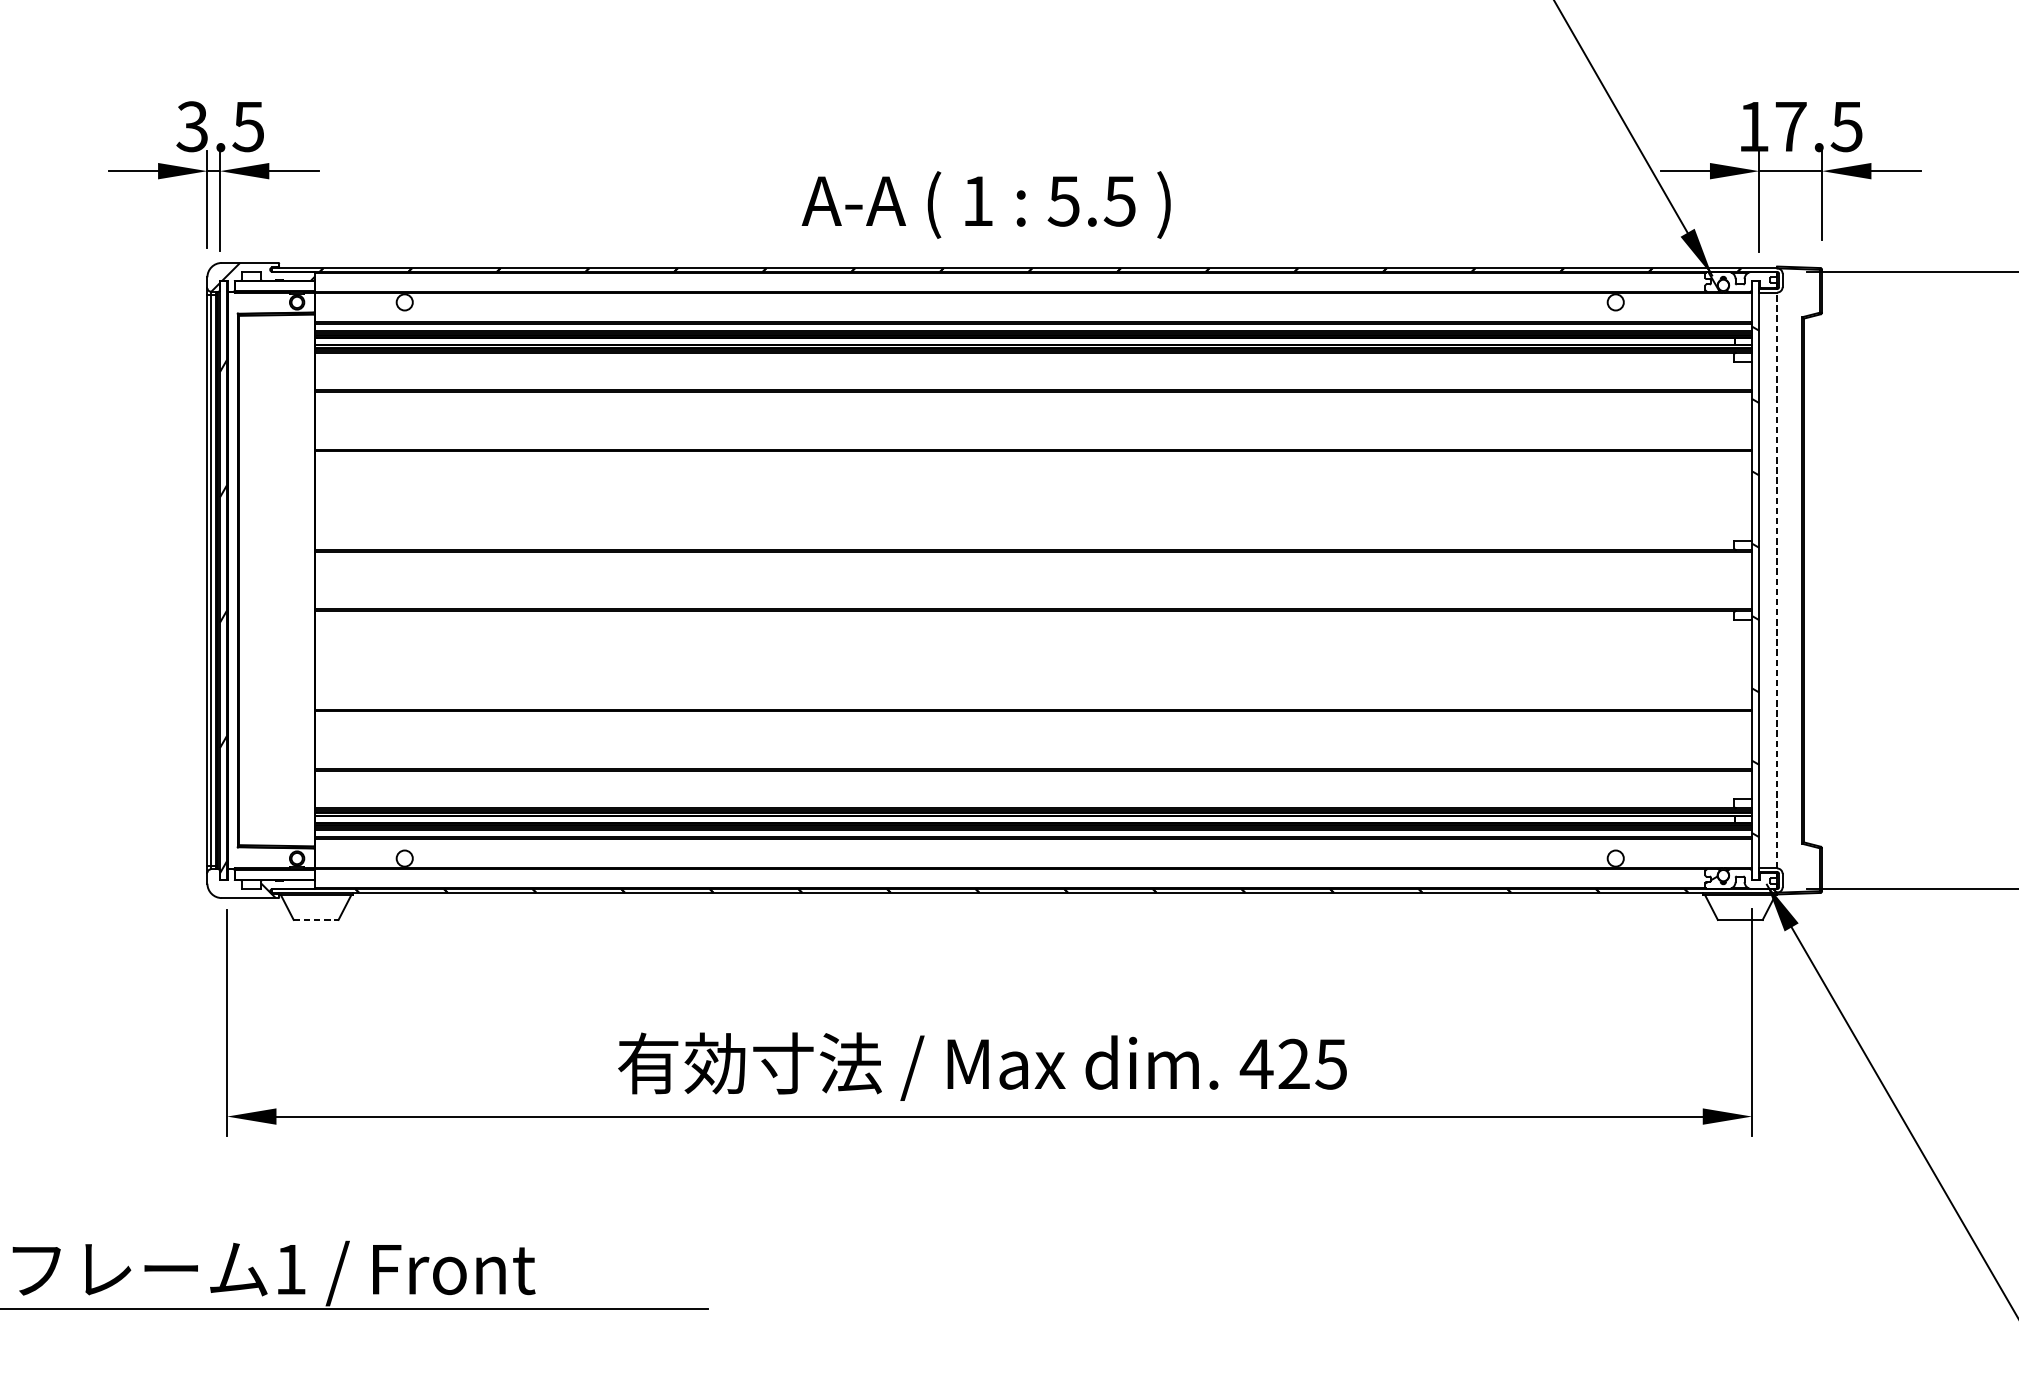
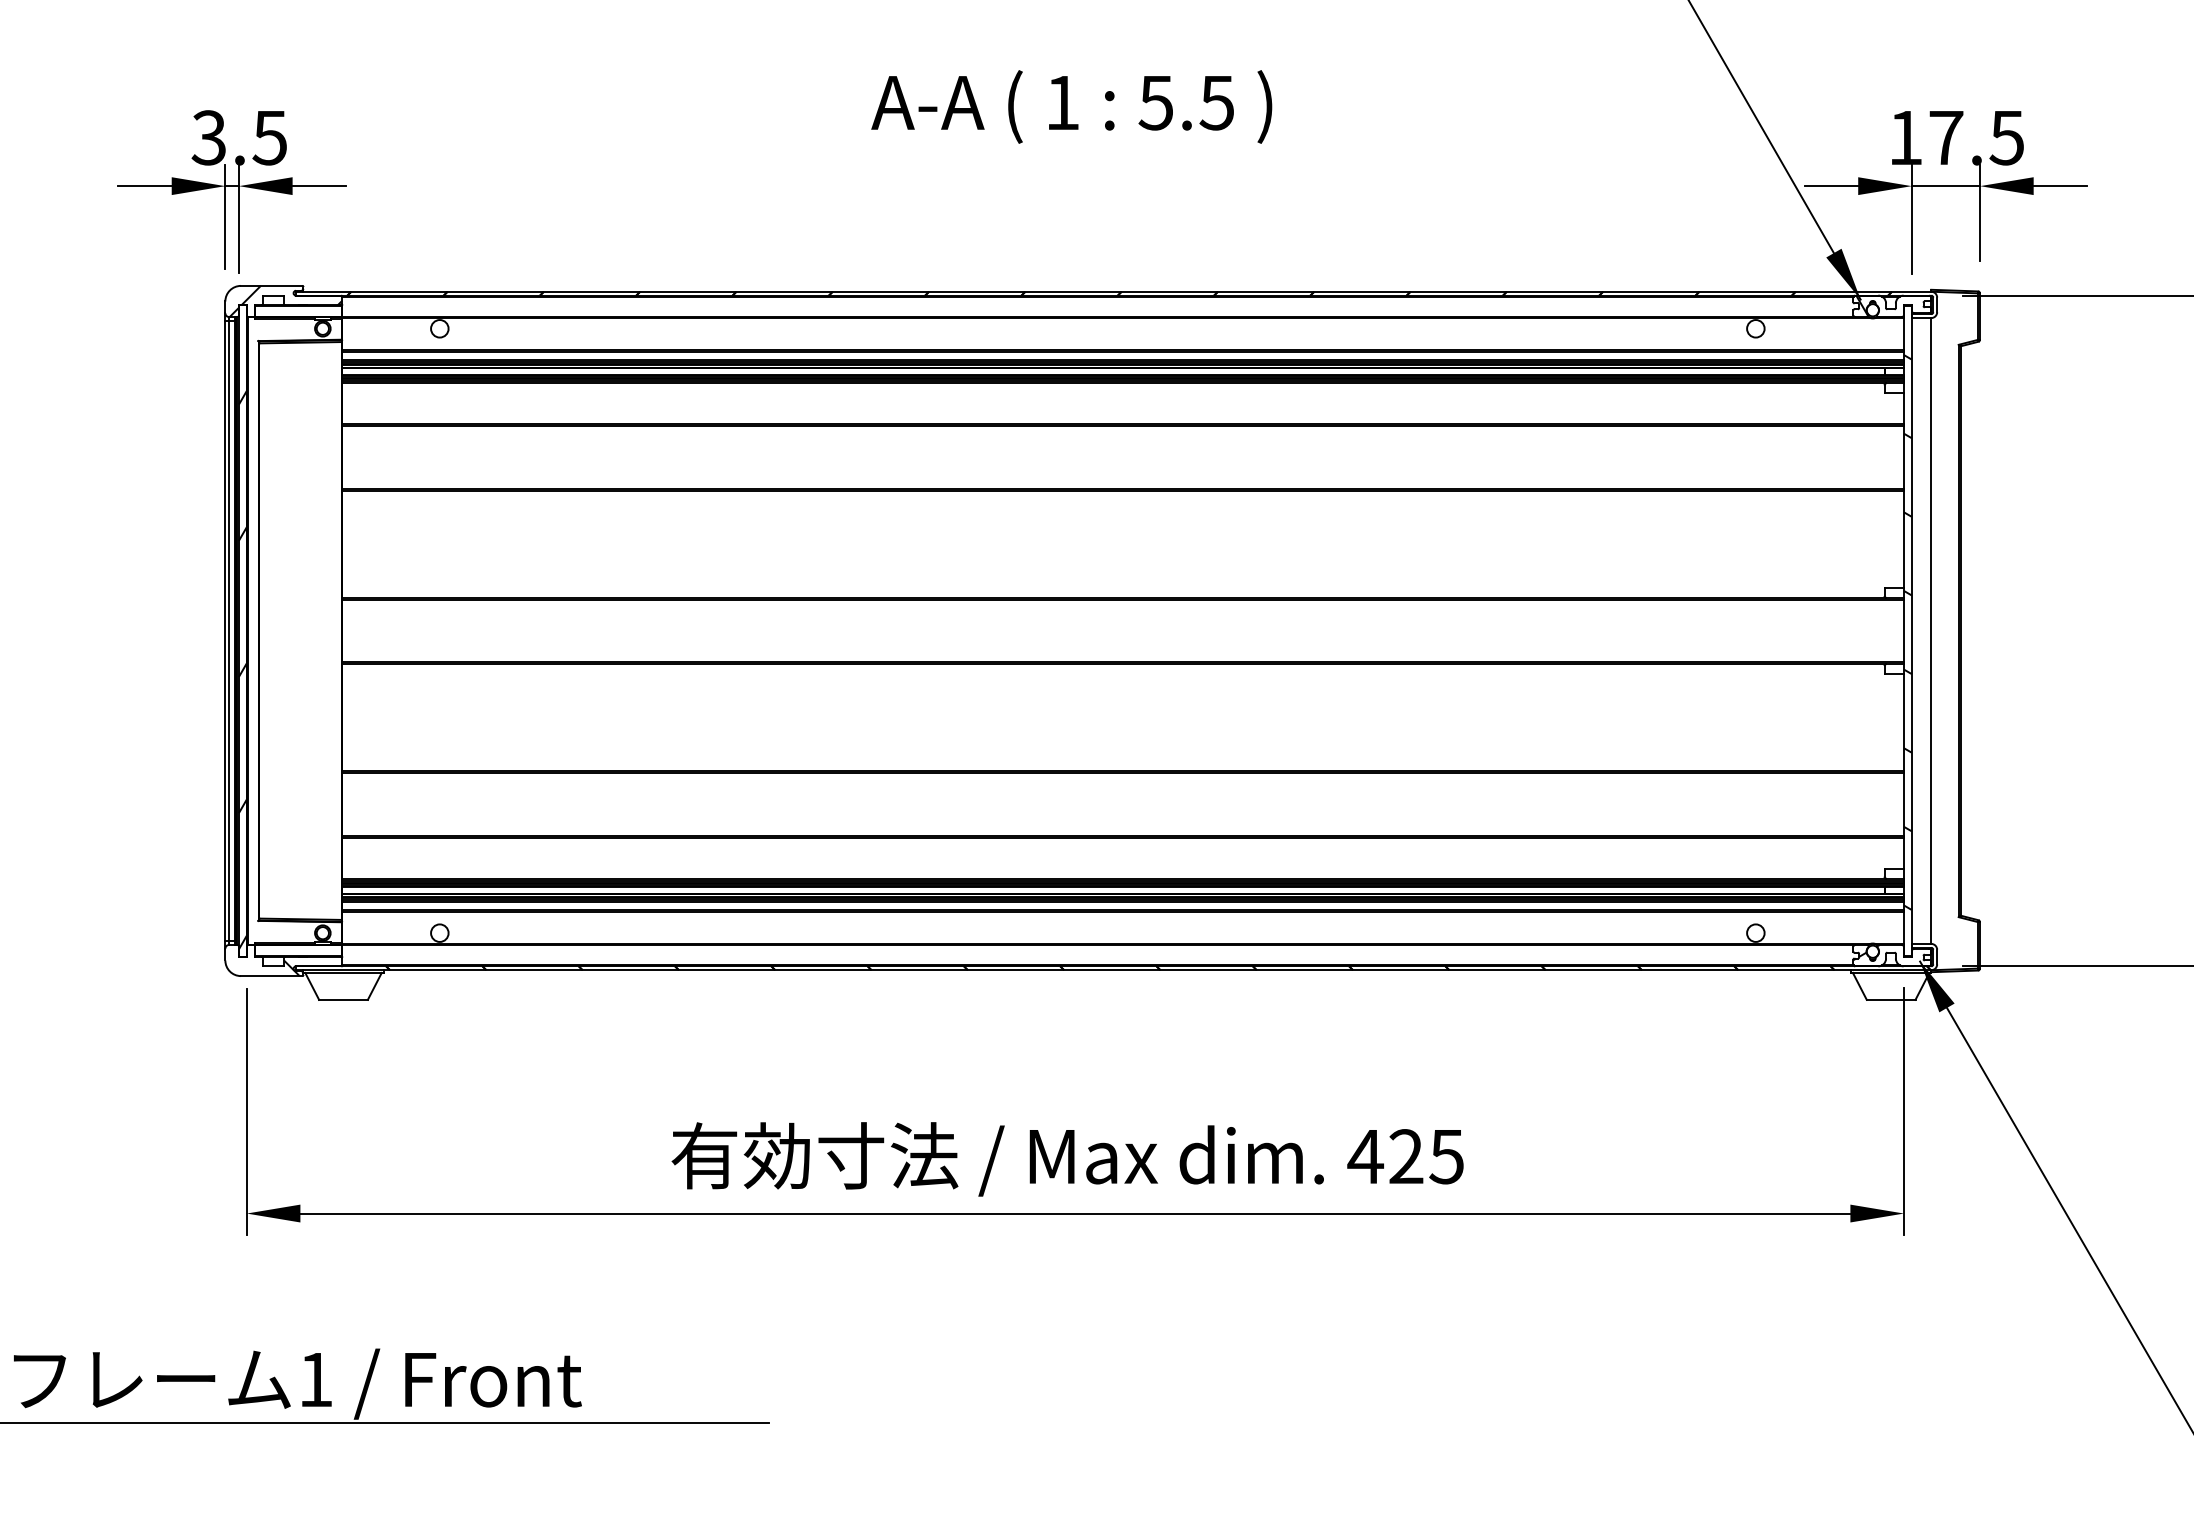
text: (986, 204) -> (1071, 106), moved
line: (1777, 580) -> (1931, 631), dashed -> solid
line: (317, 919) -> (344, 999), dashed -> solid

